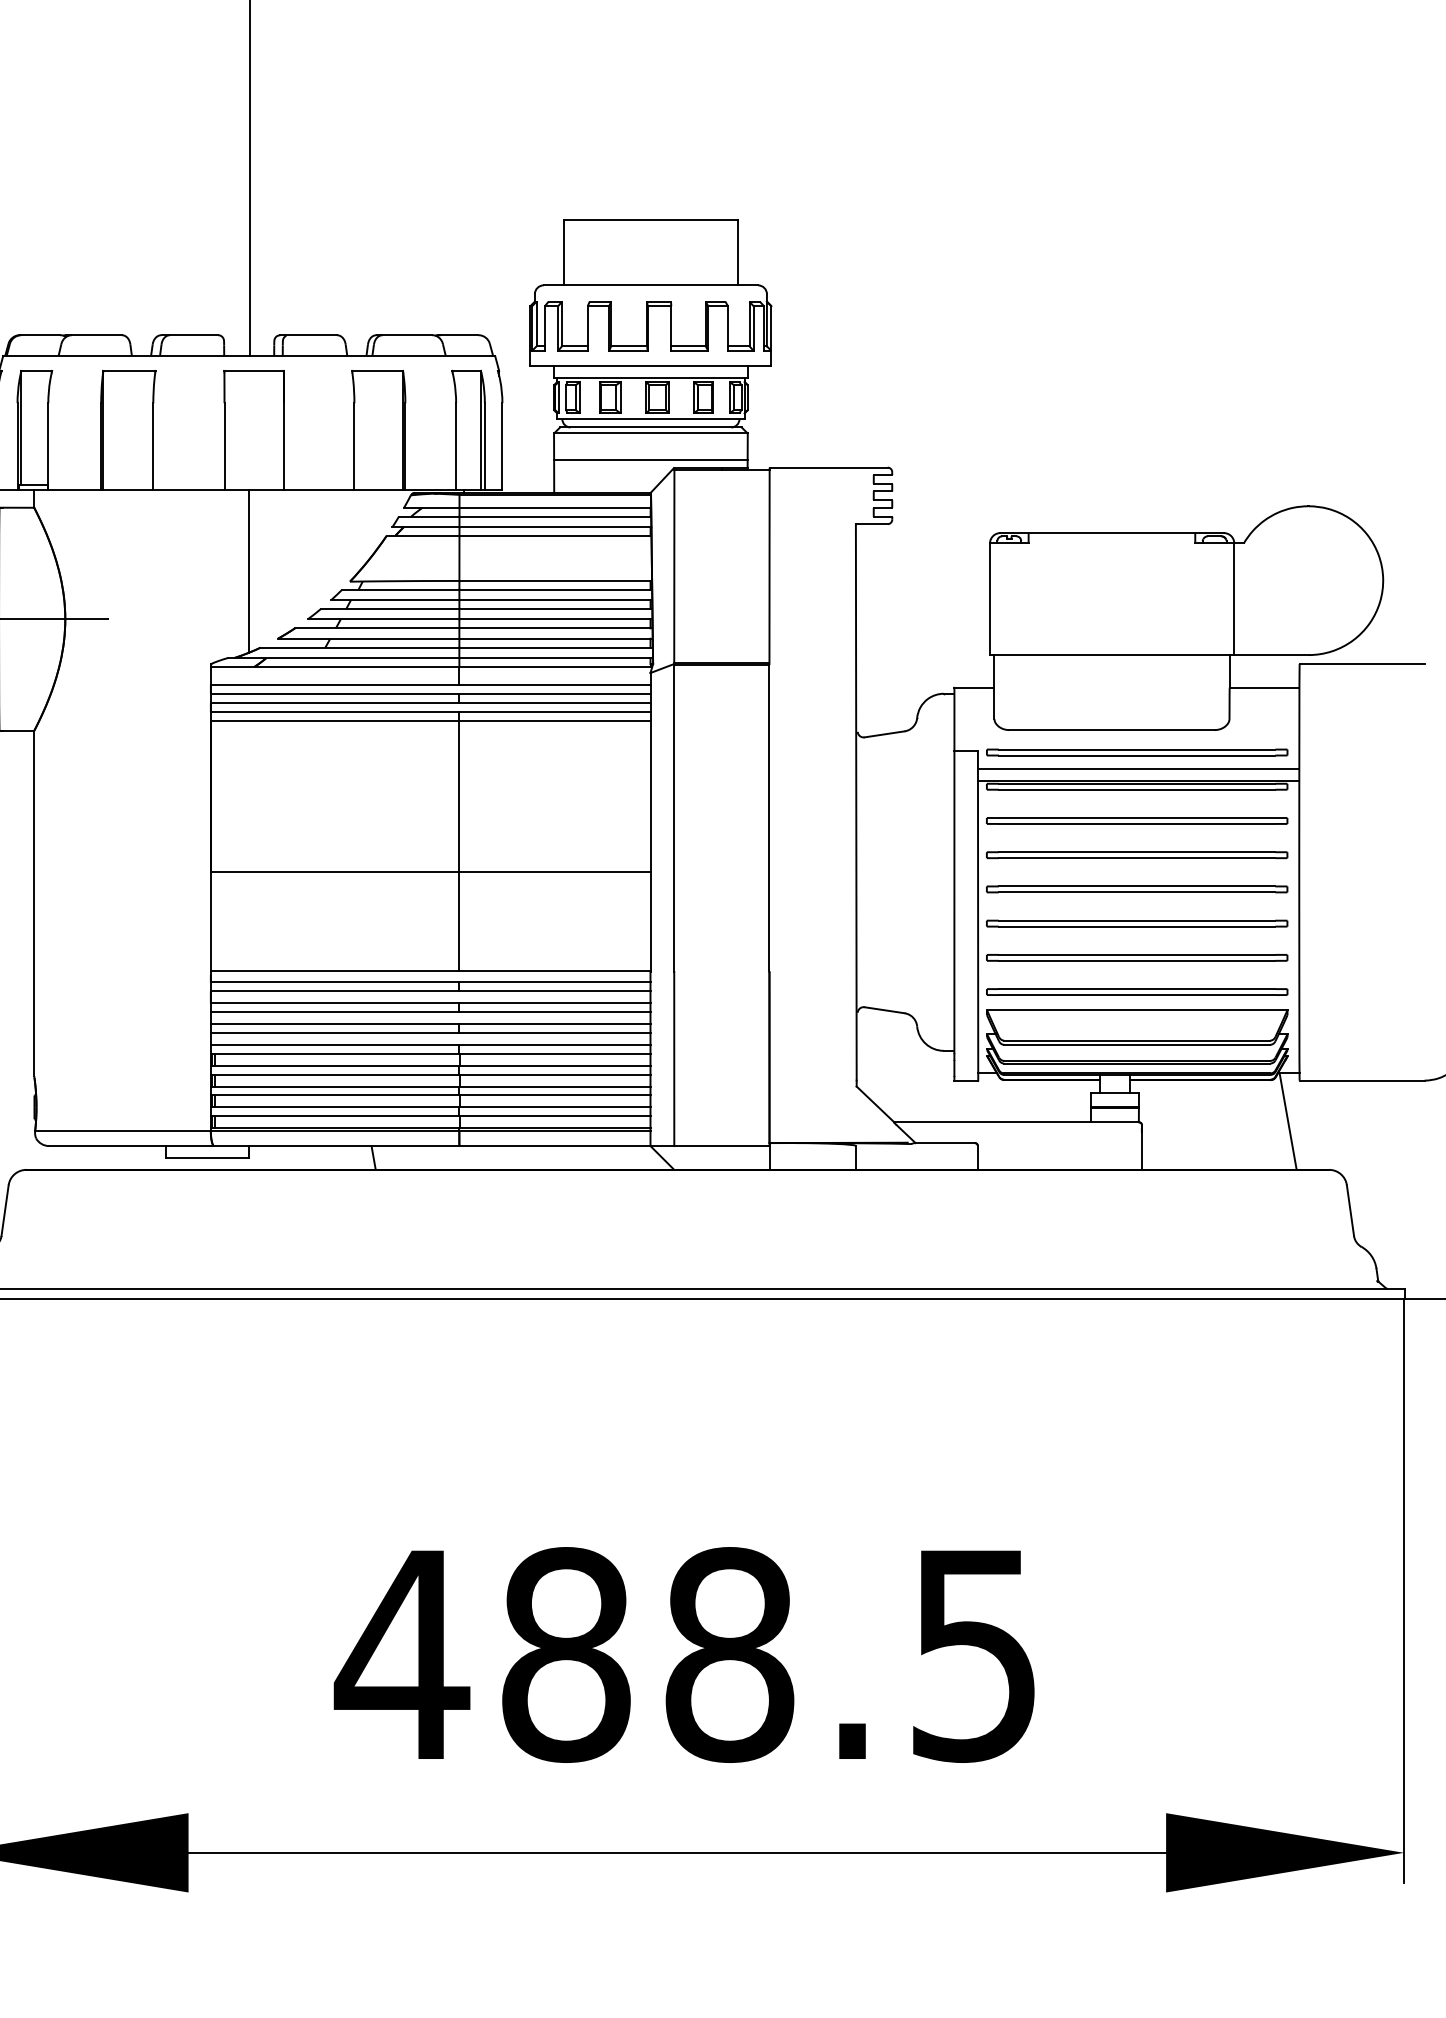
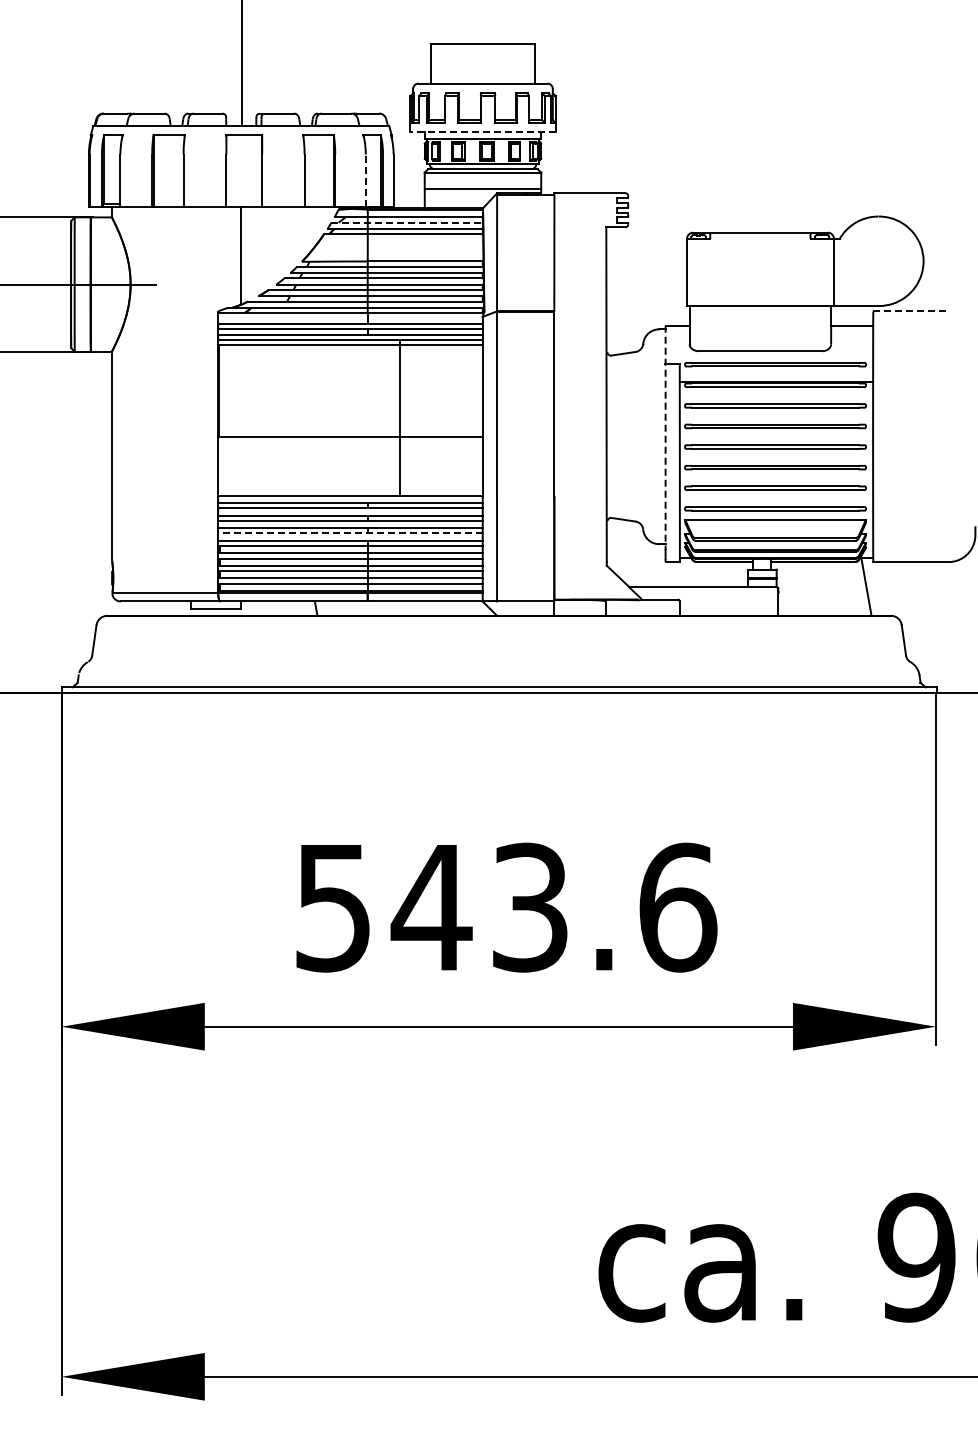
line: (650, 364) -> (482, 131), solid -> dashed
line: (455, 446) -> (365, 180), solid -> dashed
line: (525, 516) -> (407, 222), solid -> dashed
line: (1361, 664) -> (910, 311), solid -> dashed
line: (1138, 768) -> (776, 374), removed
line: (458, 840) -> (399, 417), moved
line: (954, 870) -> (665, 435), solid -> dashed
line: (429, 1033) -> (349, 533), solid -> dashed
text: (686, 1654) -> (504, 907), 488.5 -> 543.6

